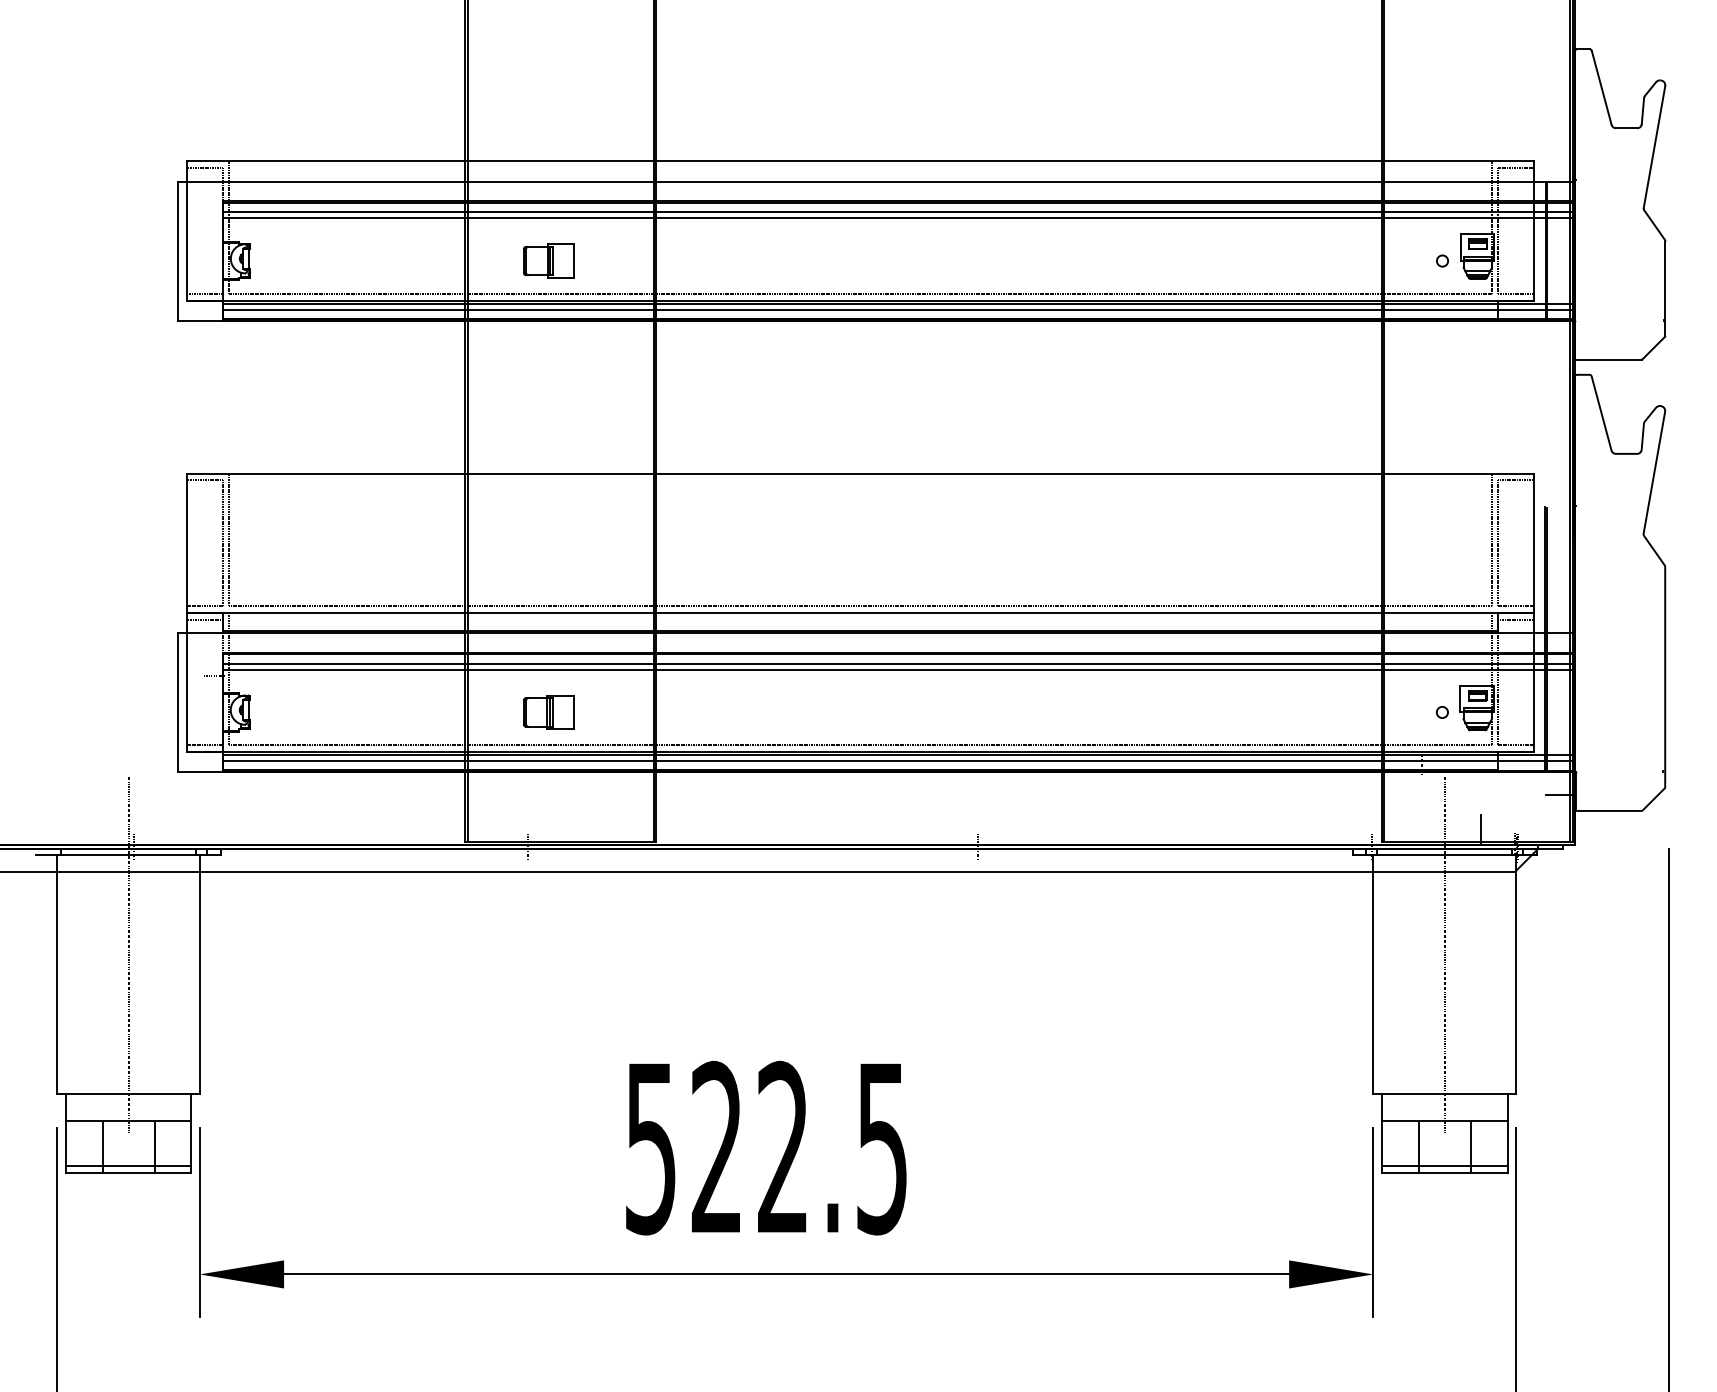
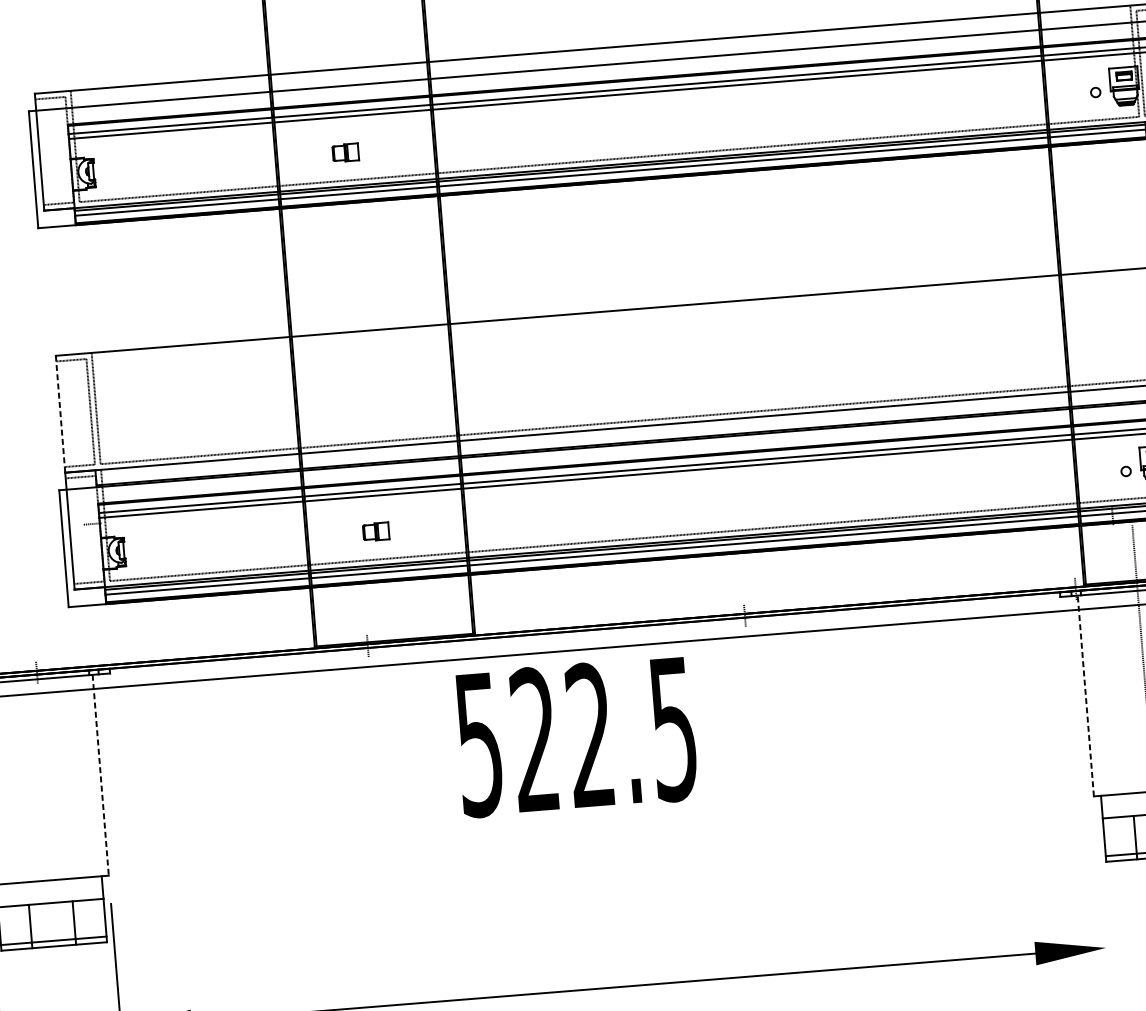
part: (548, 260) -> (345, 152), size x0.6
line: (186, 543) -> (60, 414), solid -> dashed
part: (548, 712) -> (375, 531), size x0.6
line: (128, 954) -> (39, 763), removed
line: (199, 974) -> (100, 775), solid -> dashed
line: (1373, 974) -> (1085, 696), solid -> dashed
text: (766, 1147) -> (576, 736), moved
line: (1373, 1221) -> (1102, 903), removed

